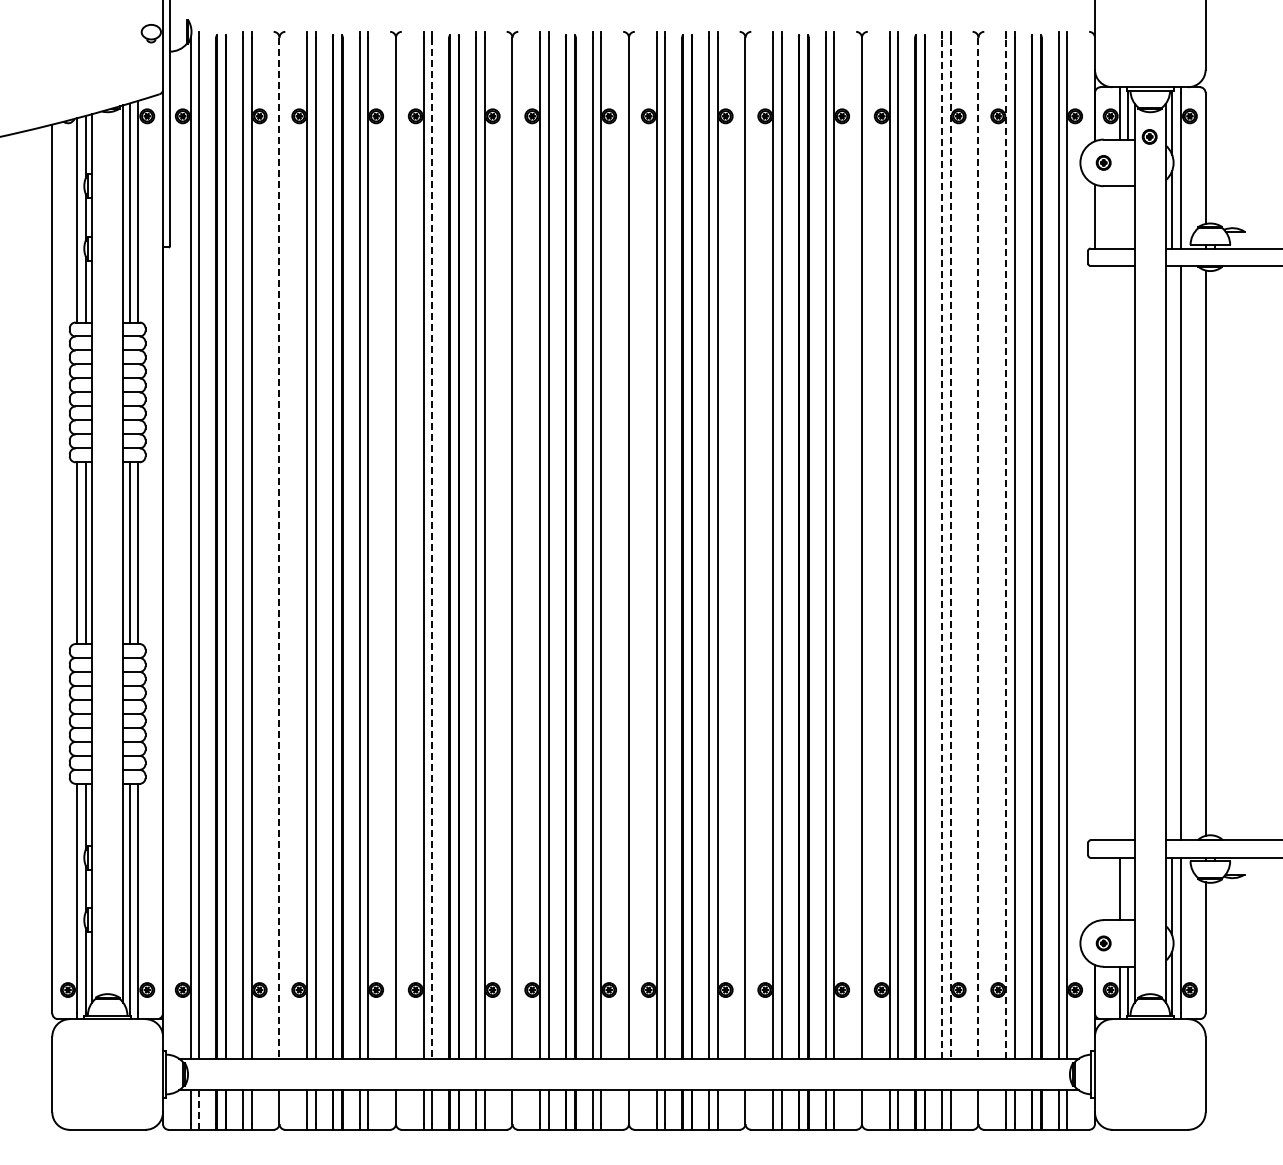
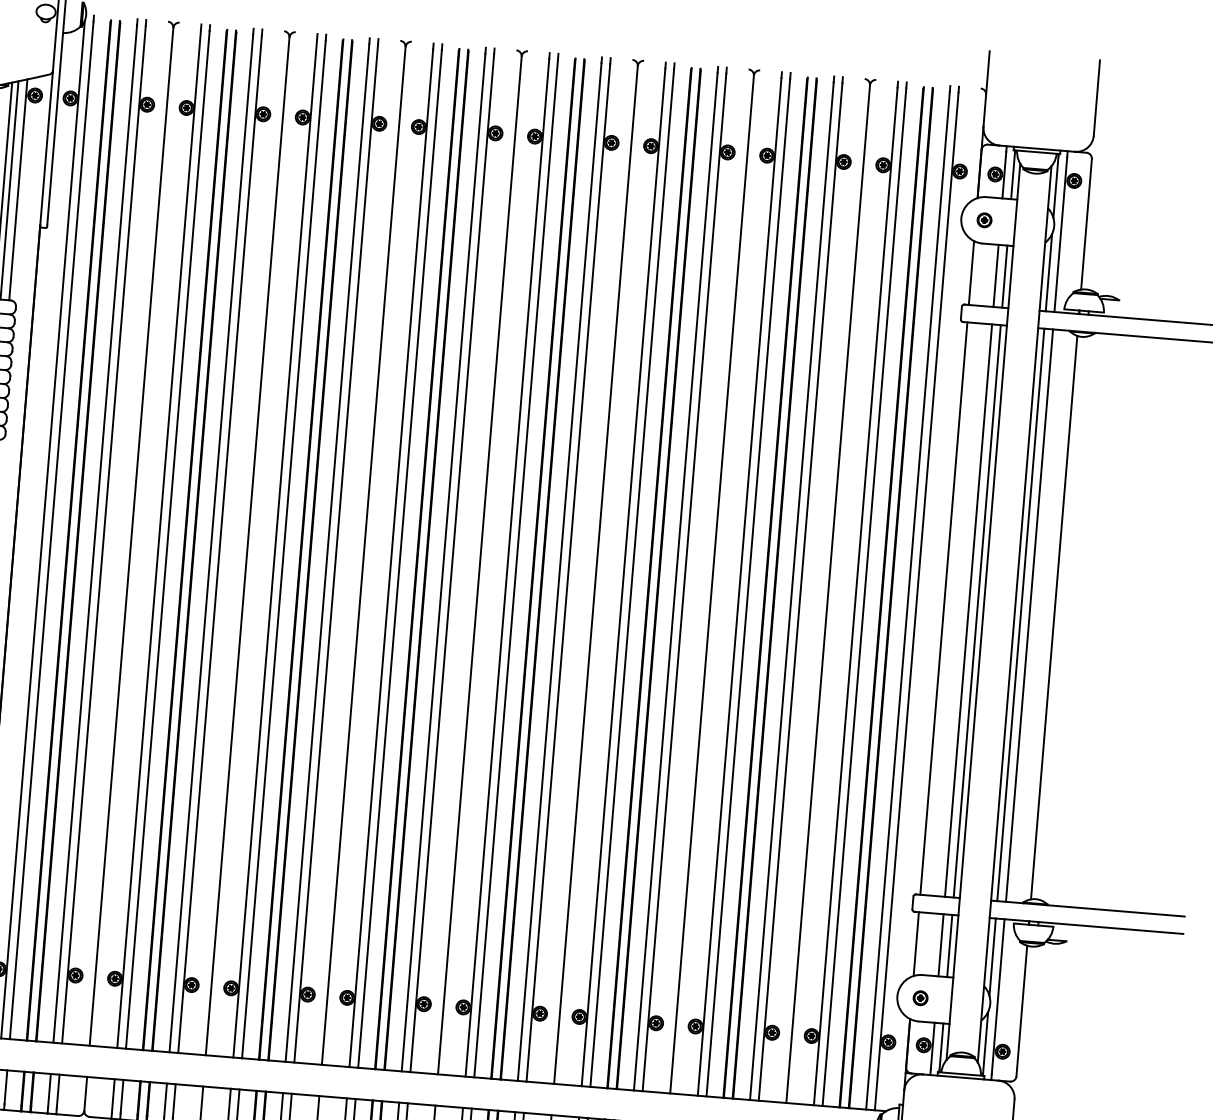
part: (1149, 136) -> (1032, 197), removed
line: (1119, 217) -> (995, 276), added
line: (1128, 217) -> (1004, 276), added
line: (279, 548) -> (131, 537), dashed -> solid
line: (432, 548) -> (284, 549), dashed -> solid
line: (942, 548) -> (792, 591), dashed -> solid
line: (950, 548) -> (800, 592), dashed -> solid
line: (978, 548) -> (828, 594), dashed -> solid
line: (1006, 548) -> (856, 596), dashed -> solid
line: (1094, 553) -> (943, 608), added
line: (1119, 553) -> (968, 610), added
line: (1128, 553) -> (977, 611), added
line: (1172, 553) -> (1021, 615), added
line: (1128, 888) -> (949, 945), added
line: (1094, 889) -> (915, 943), added
line: (199, 1107) -> (5, 1087), dashed -> solid

